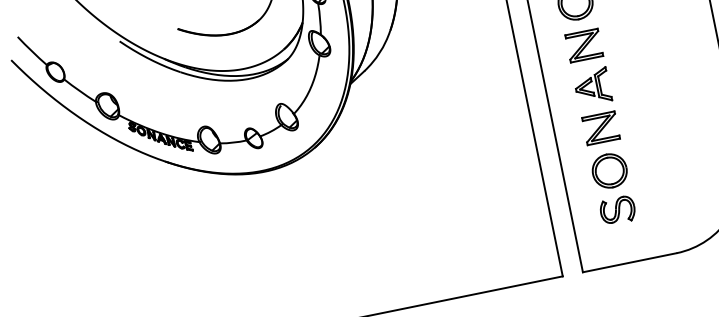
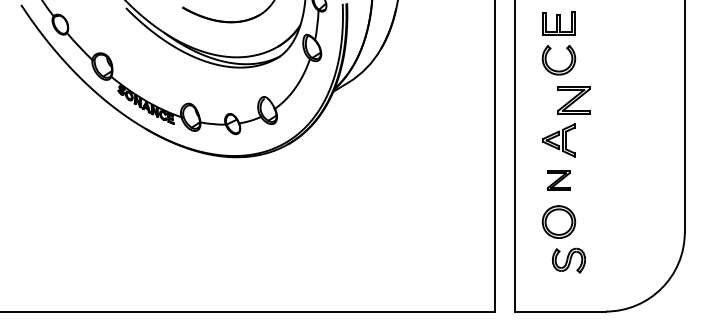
part: (583, 46) -> (573, 100), moved
part: (600, 128) -> (558, 180), size x0.7
part: (617, 210) -> (568, 260), moved

